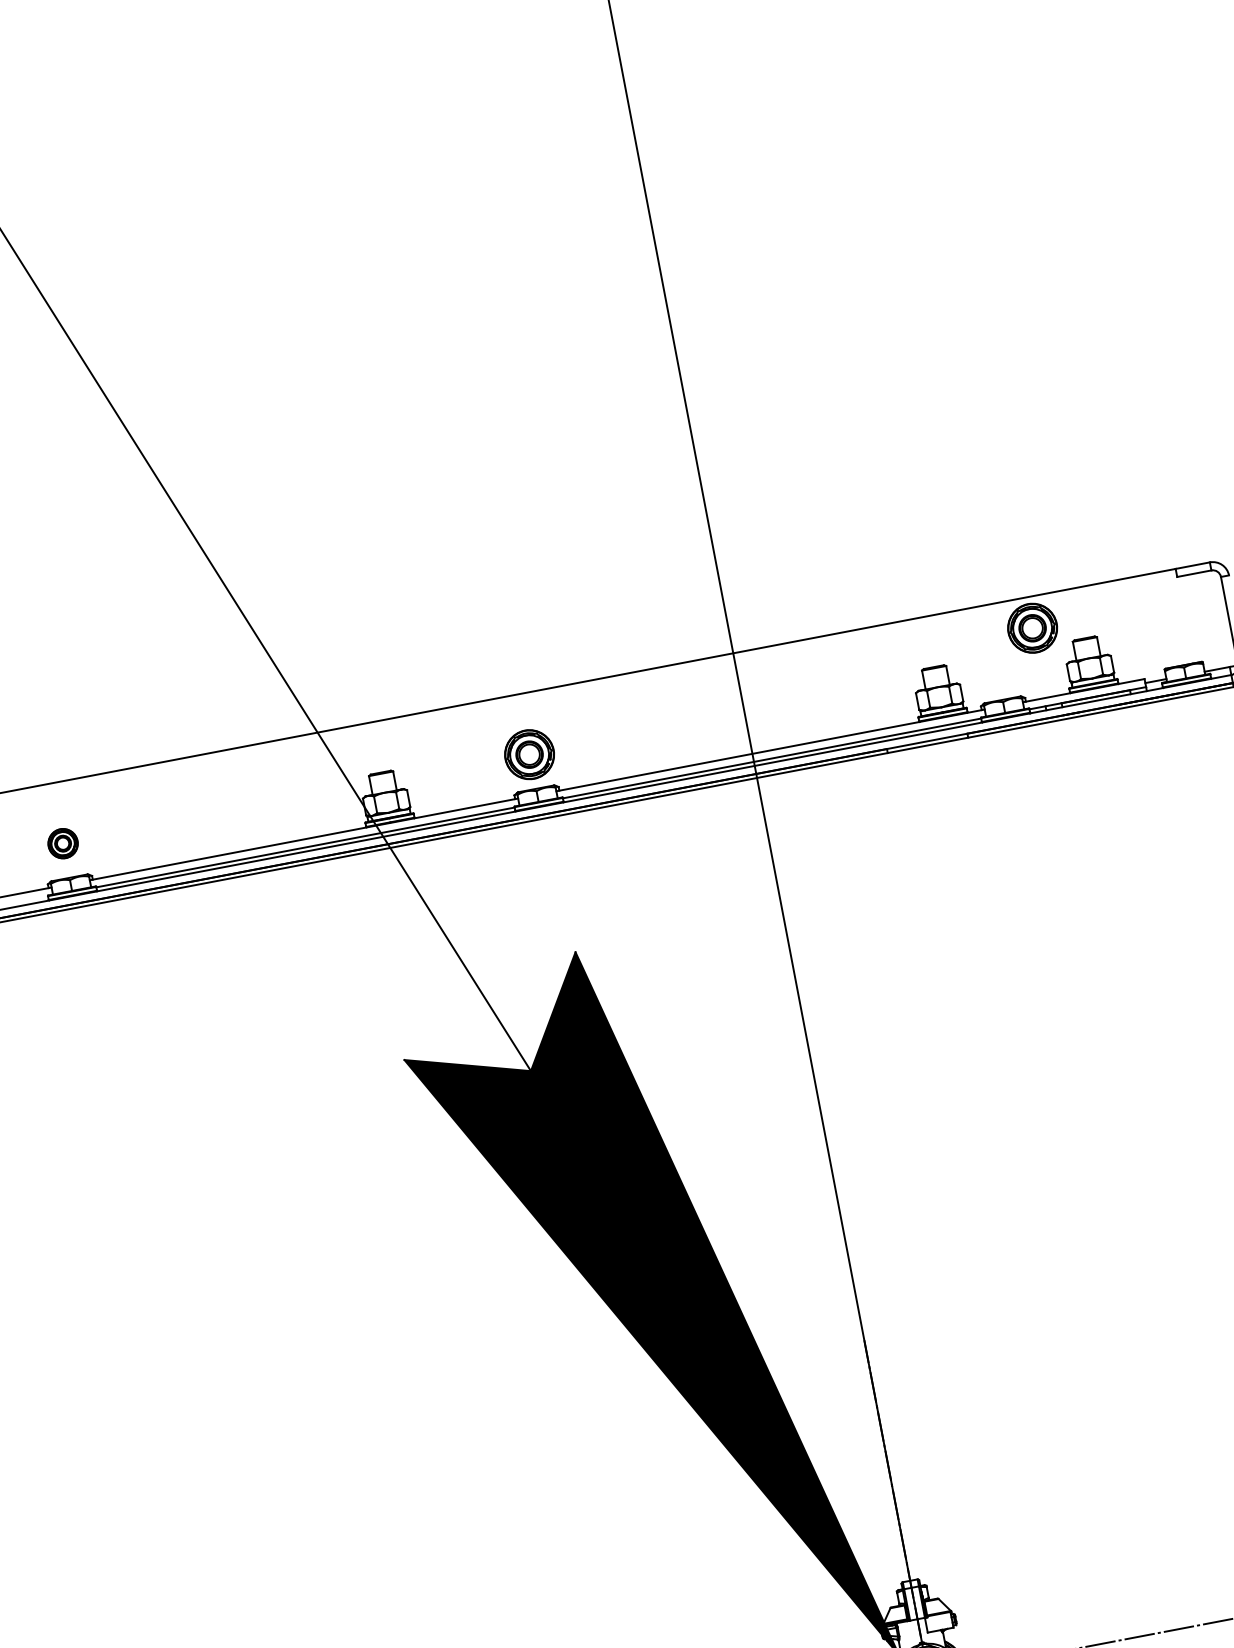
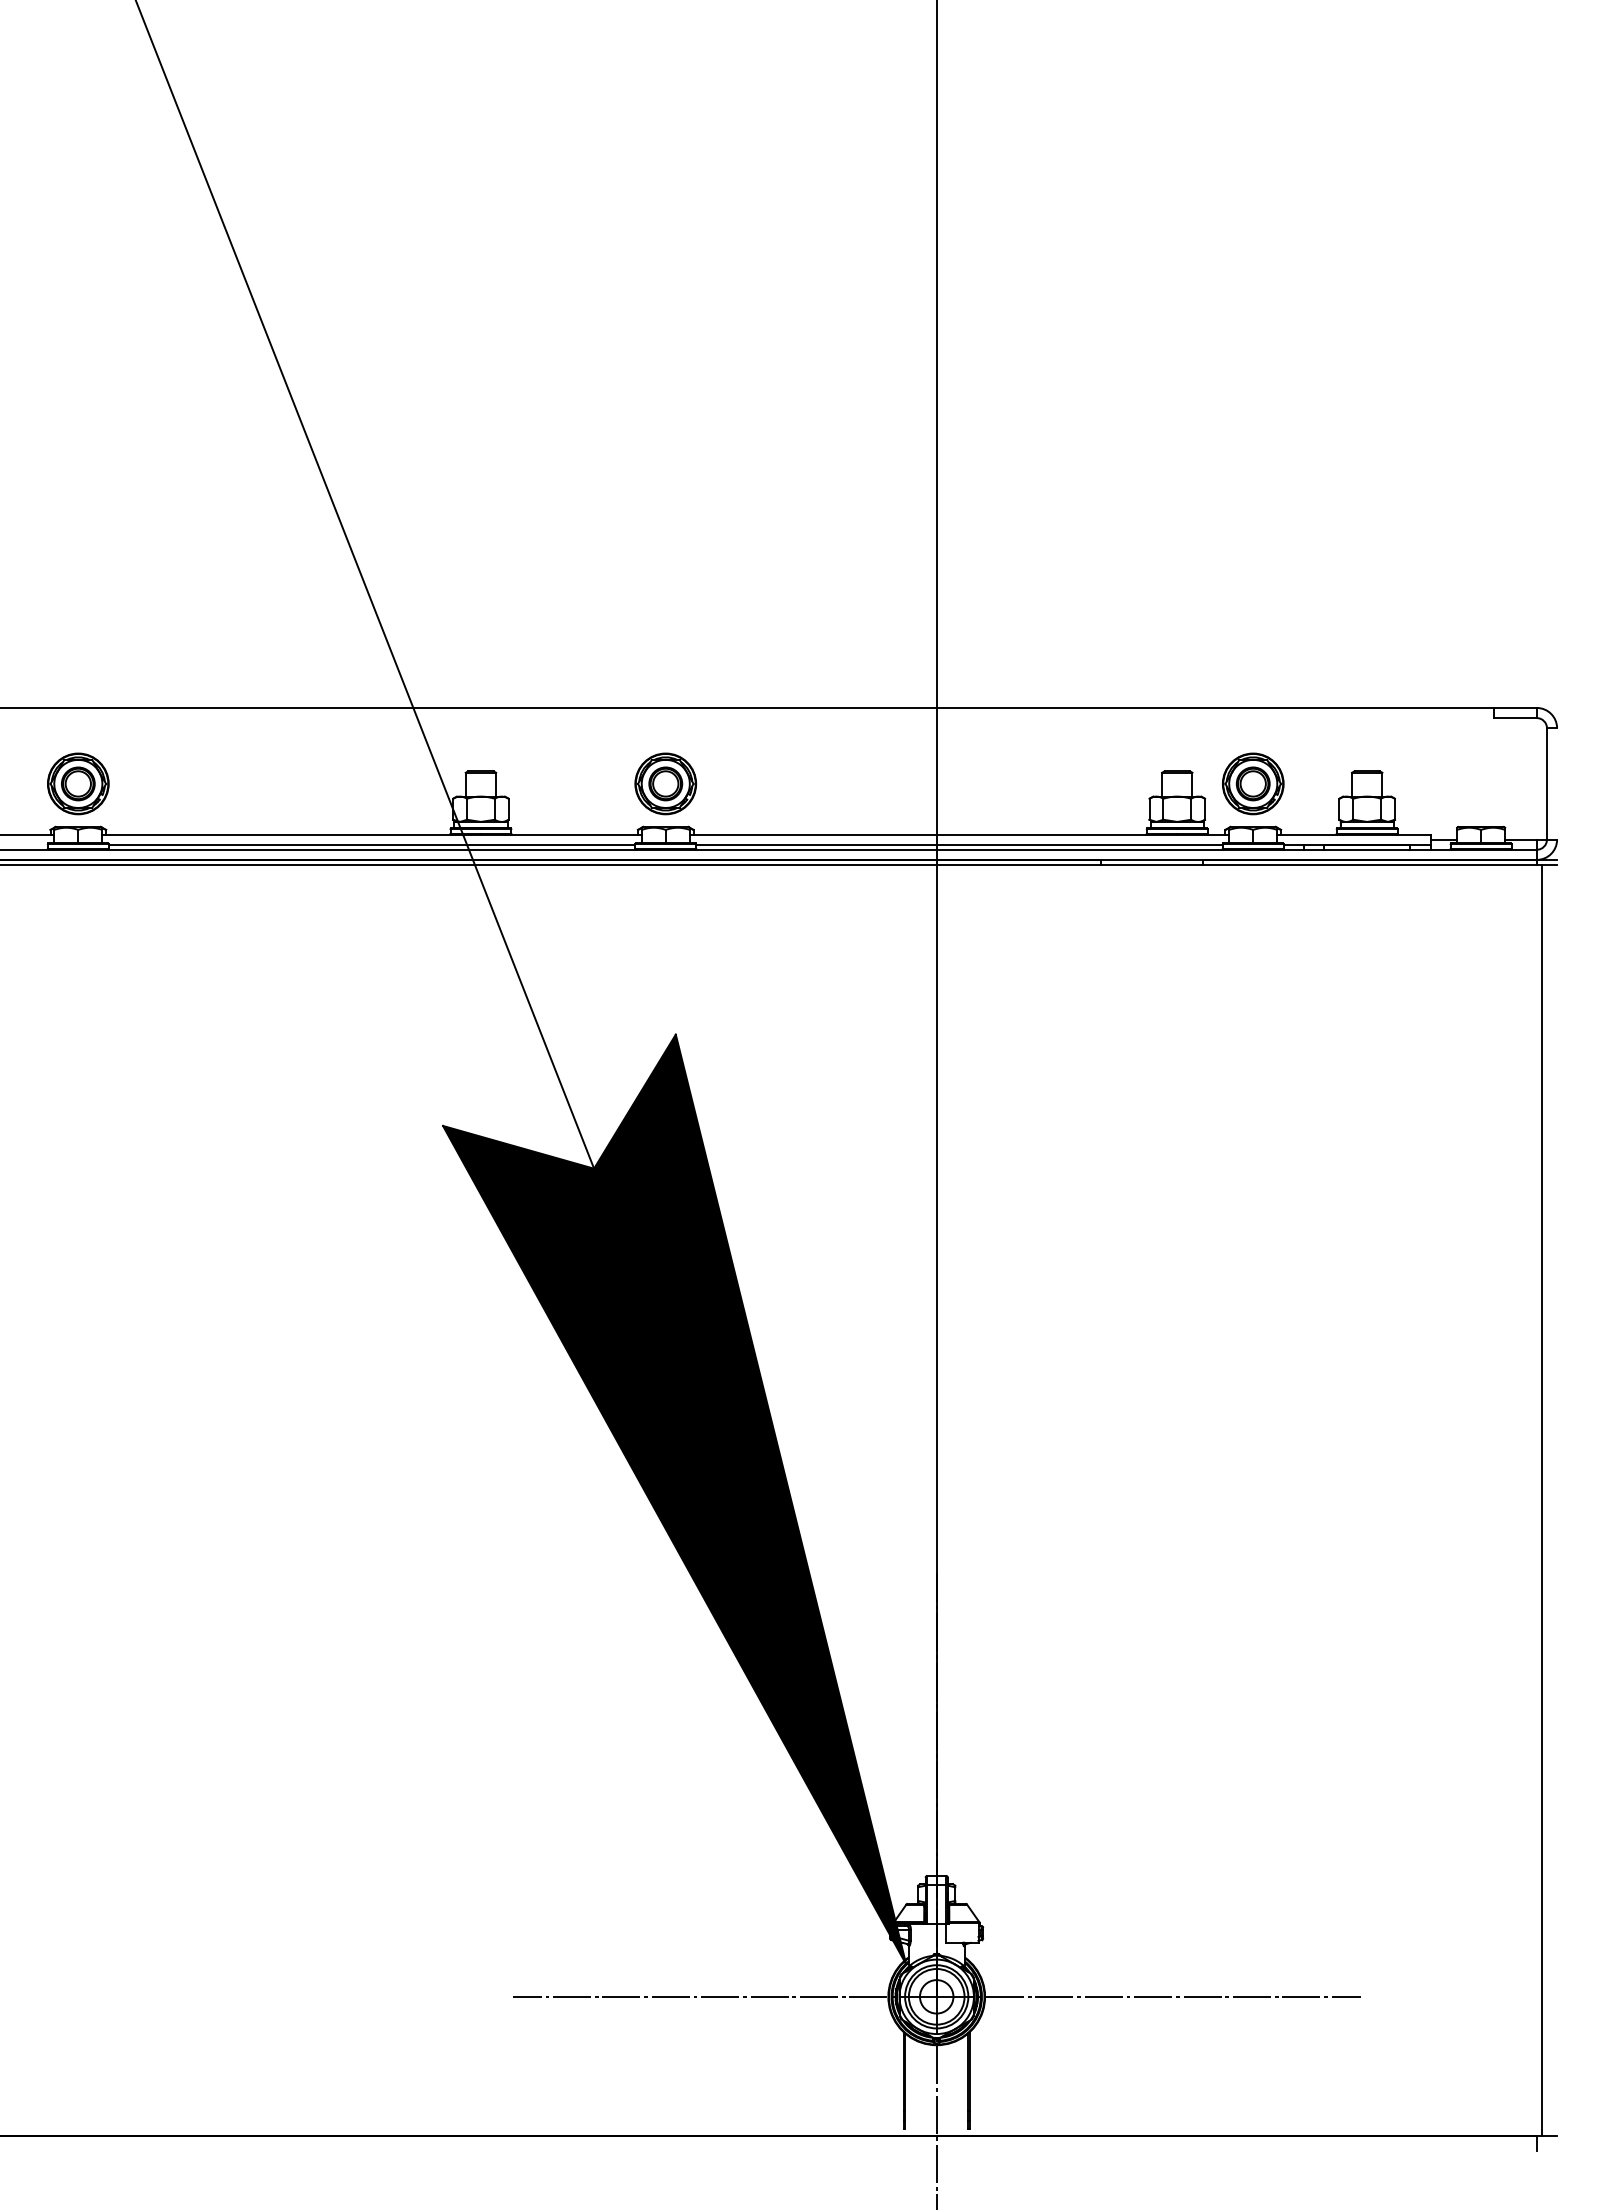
part: (1032, 627) -> (1253, 783), moved
part: (63, 843) -> (78, 783), size x1.67

